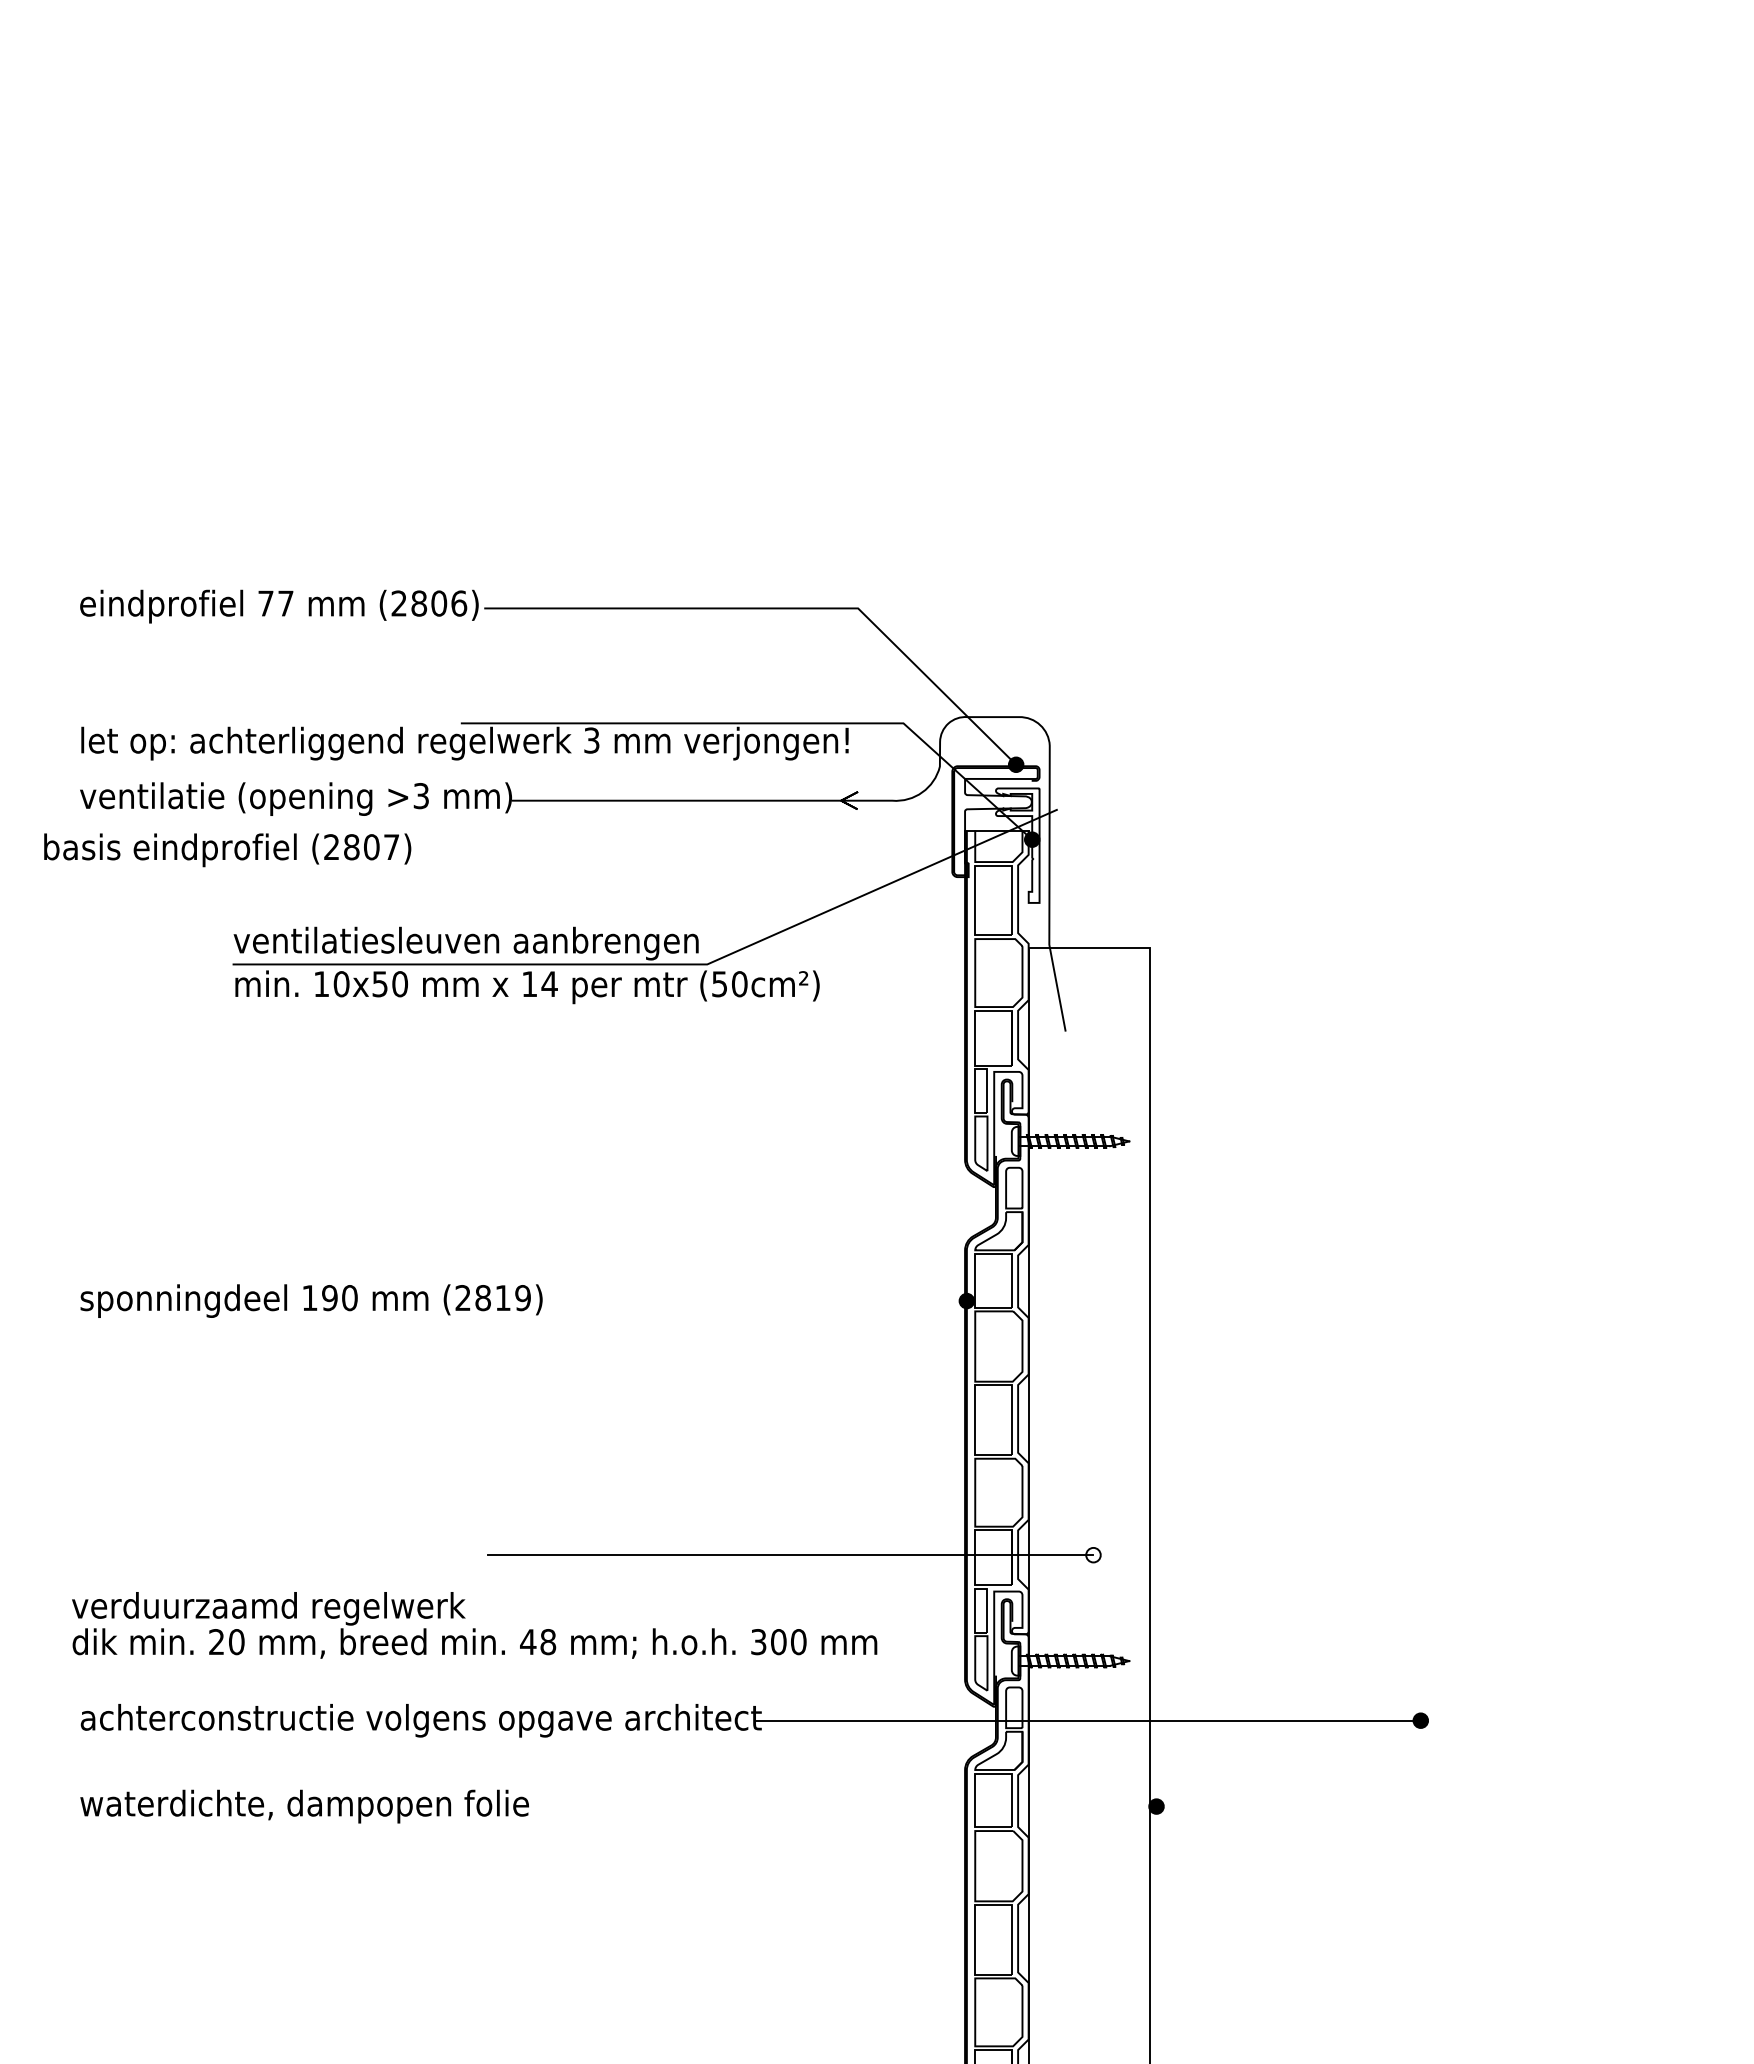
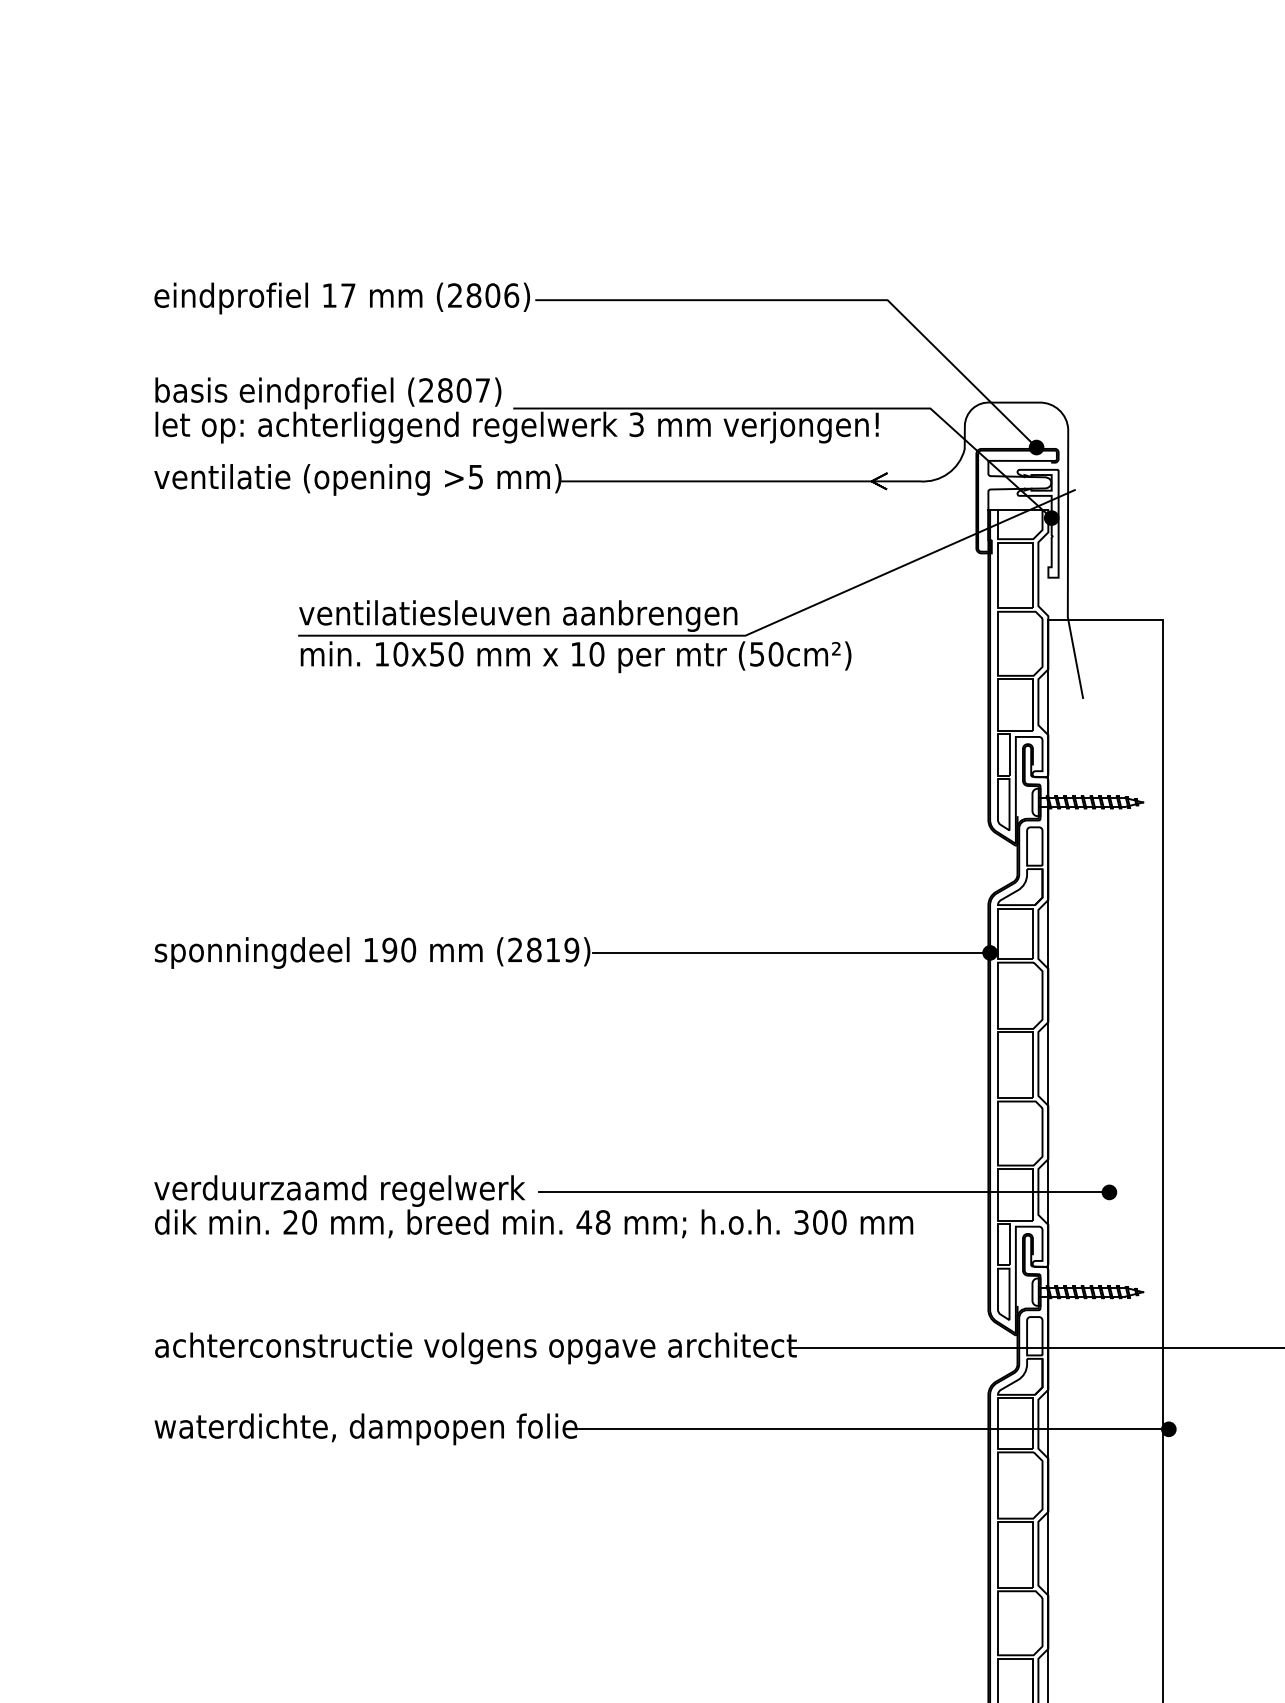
text: (265, 603) -> (329, 295), 77 -> 17
text: (421, 795) -> (476, 476), >3 -> >5
text: (227, 850) -> (328, 393), moved
text: (549, 984) -> (596, 654), 14 -> 10
line: (755, 1301) -> (790, 953), added
fill: (1093, 1554) -> (1109, 1191), added
text: (474, 1625) -> (533, 1206), moved
line: (840, 1806) -> (871, 1429), added

